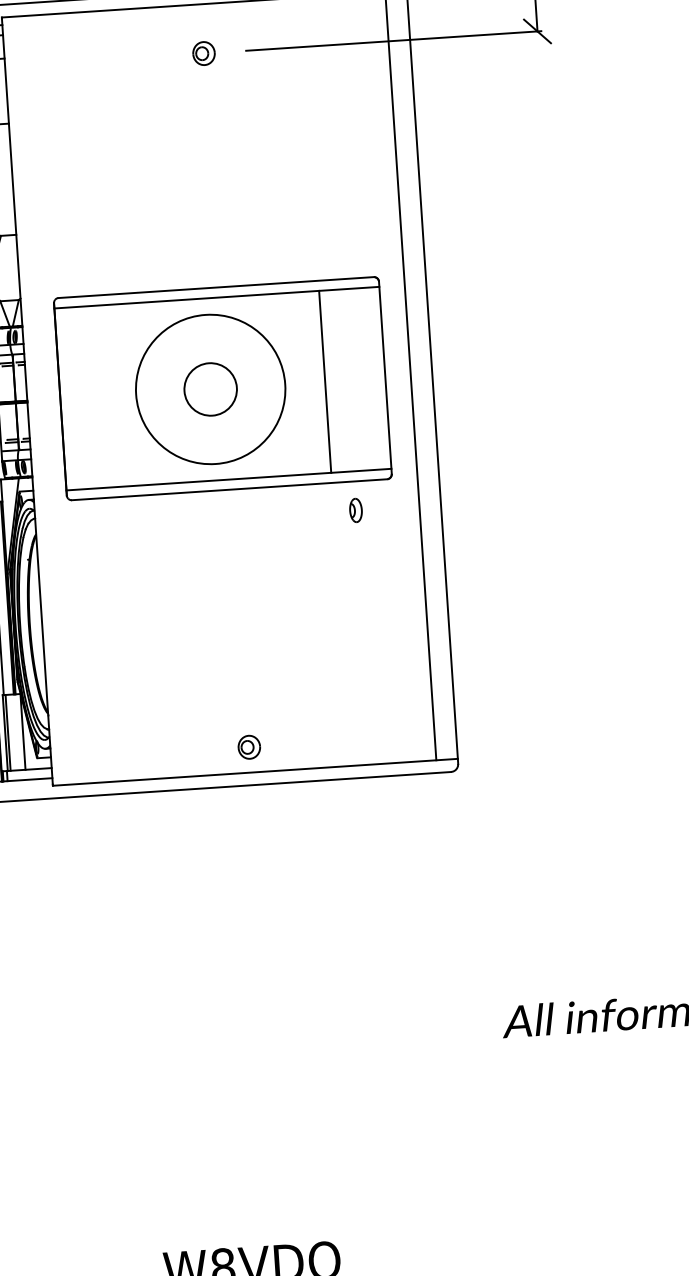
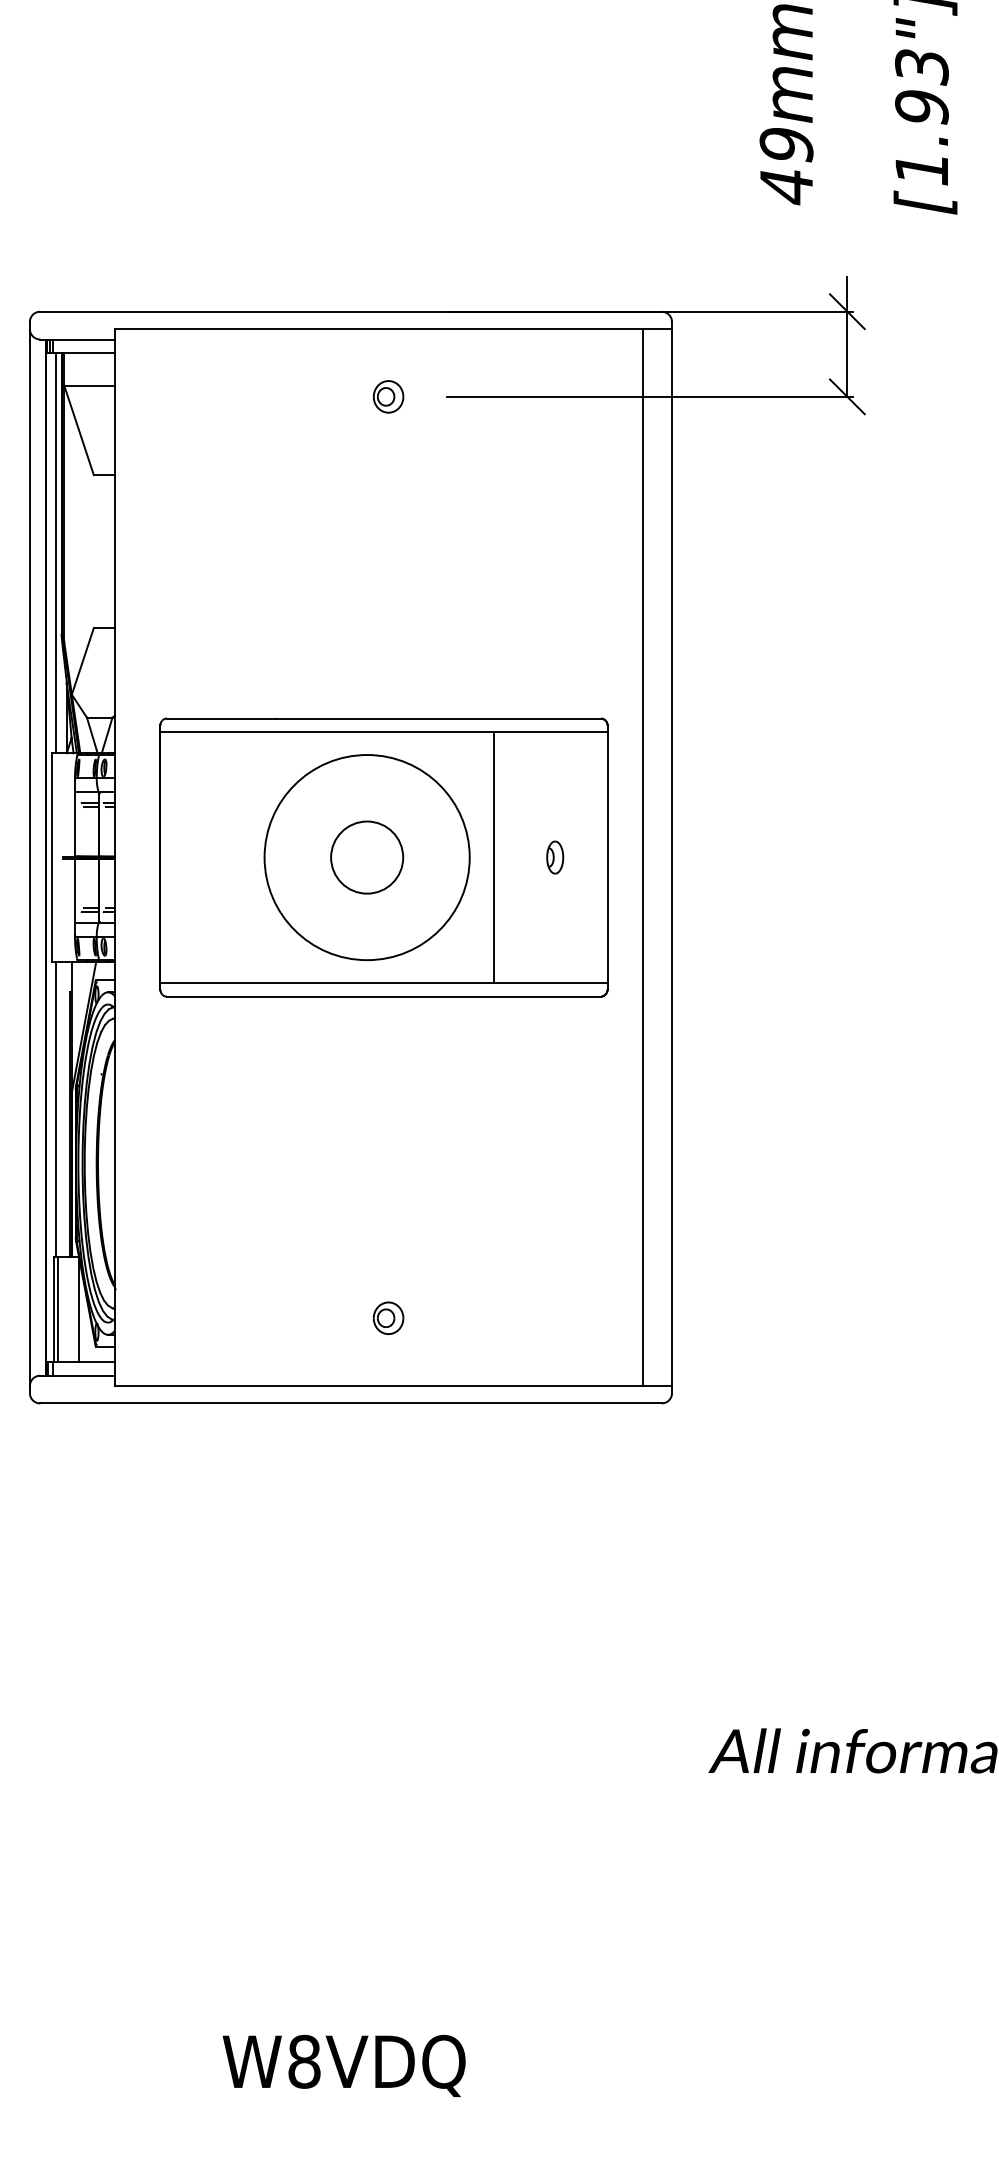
line: (325, 381) -> (493, 857), moved
part: (356, 510) -> (555, 857), moved
part: (249, 746) -> (388, 1317), moved

